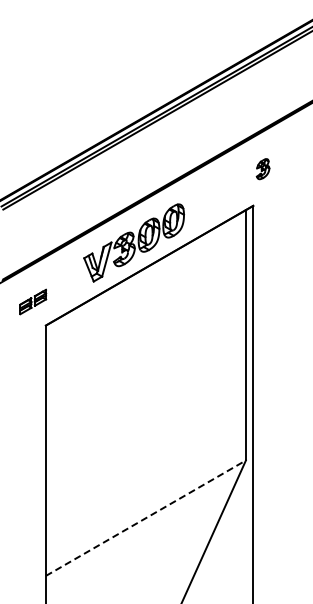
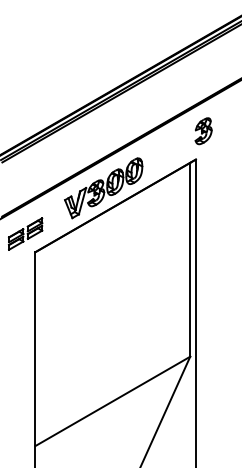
part: (262, 168) -> (203, 130), size x1.67
part: (32, 301) -> (24, 233), size x1.67
line: (146, 517) -> (113, 400), dashed -> solid

